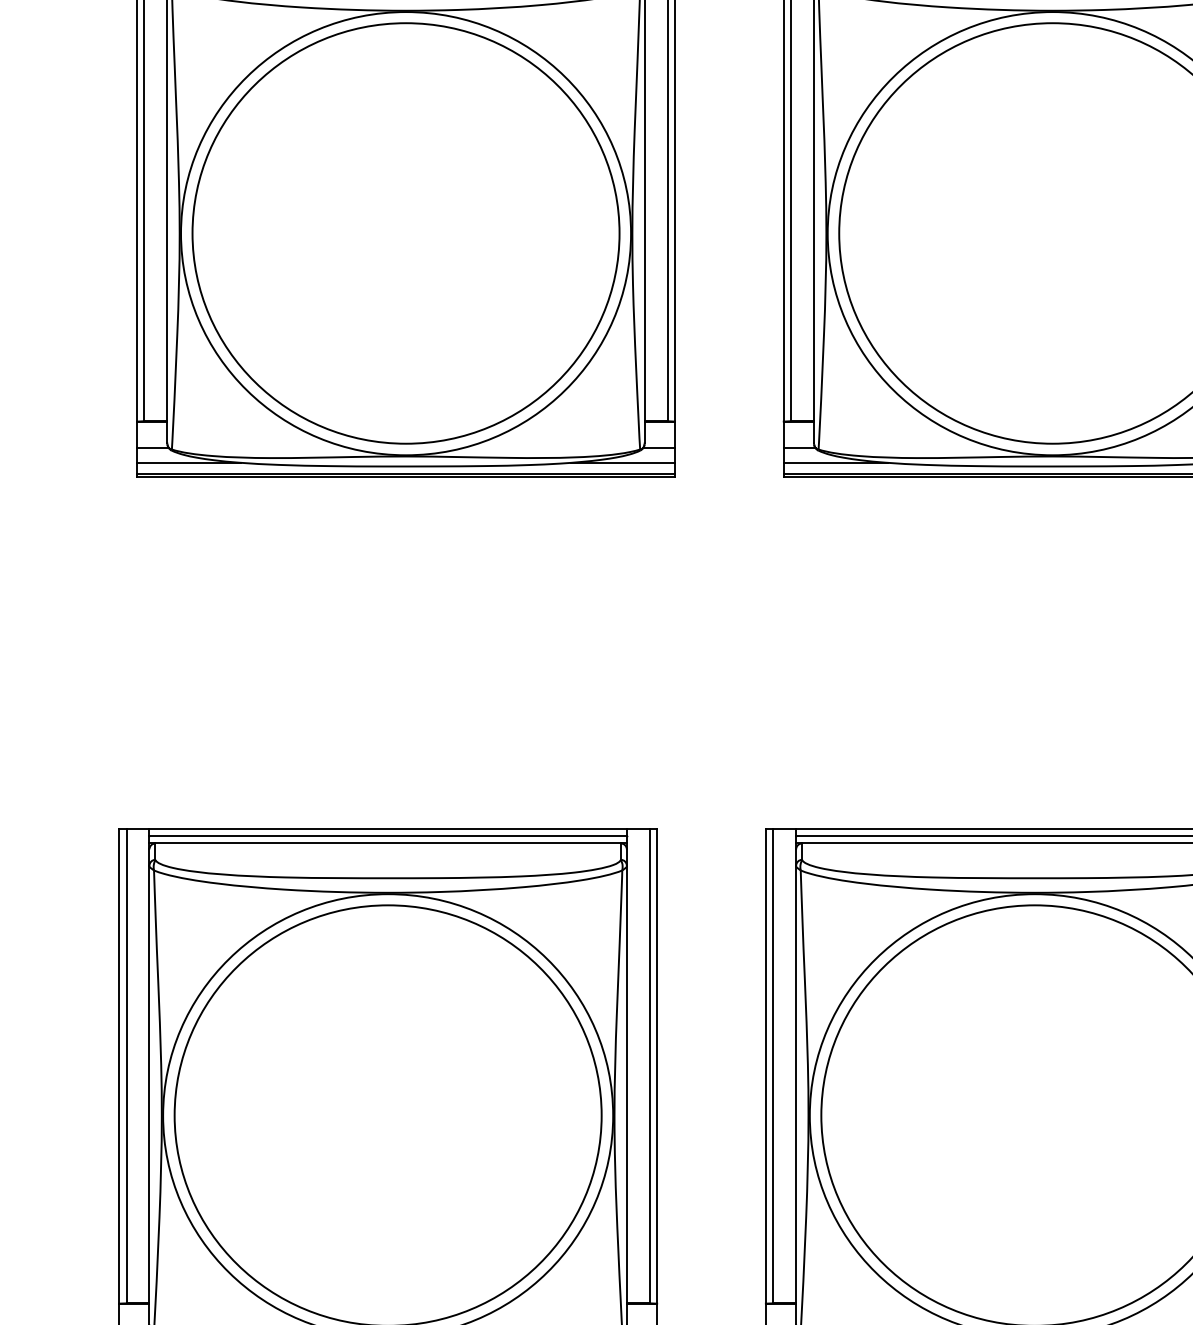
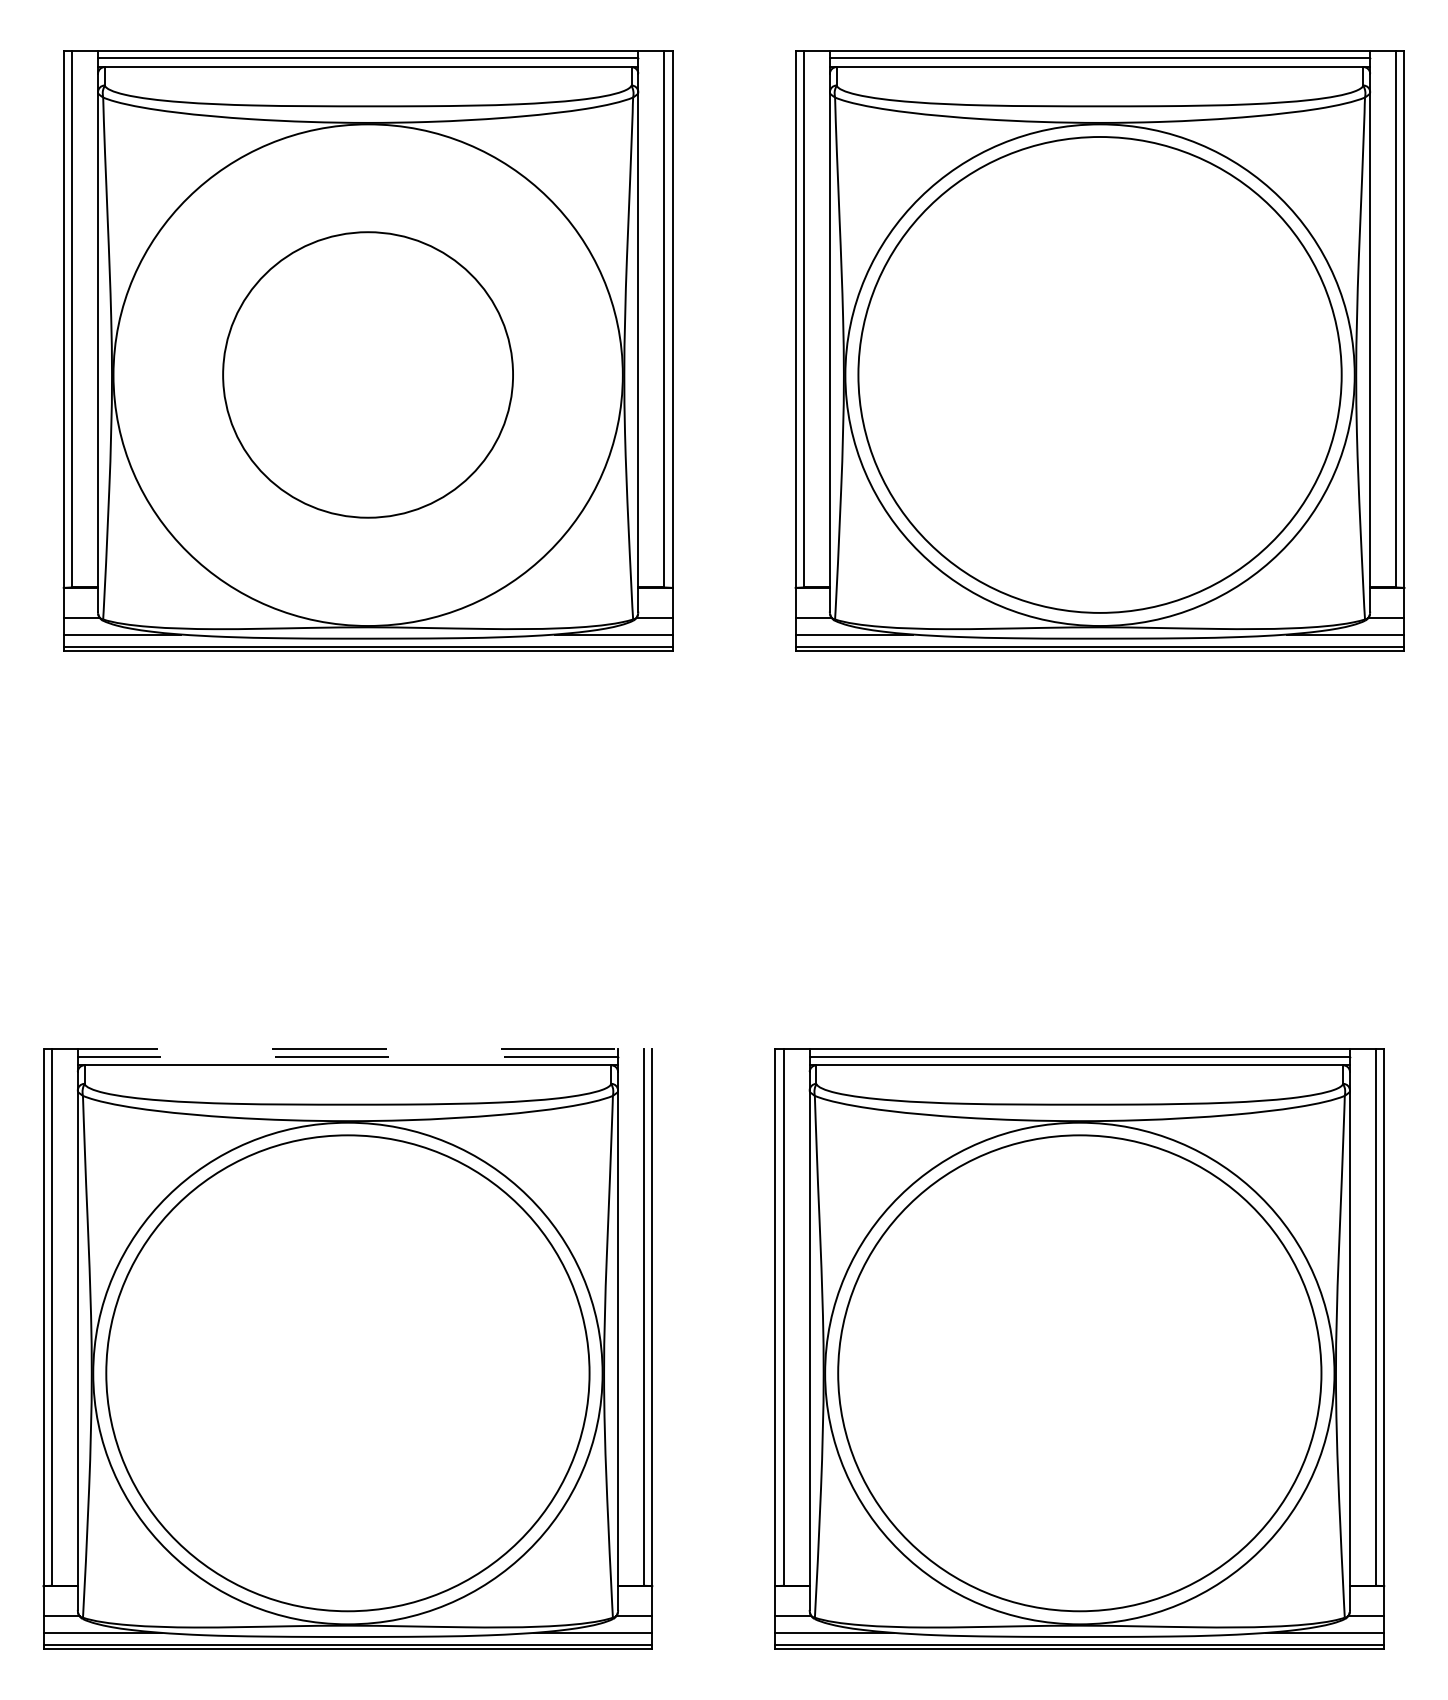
part: (405, 233) -> (367, 374), size x0.6
line: (388, 829) -> (348, 1049), solid -> dashed
line: (387, 835) -> (347, 1056), solid -> dashed

